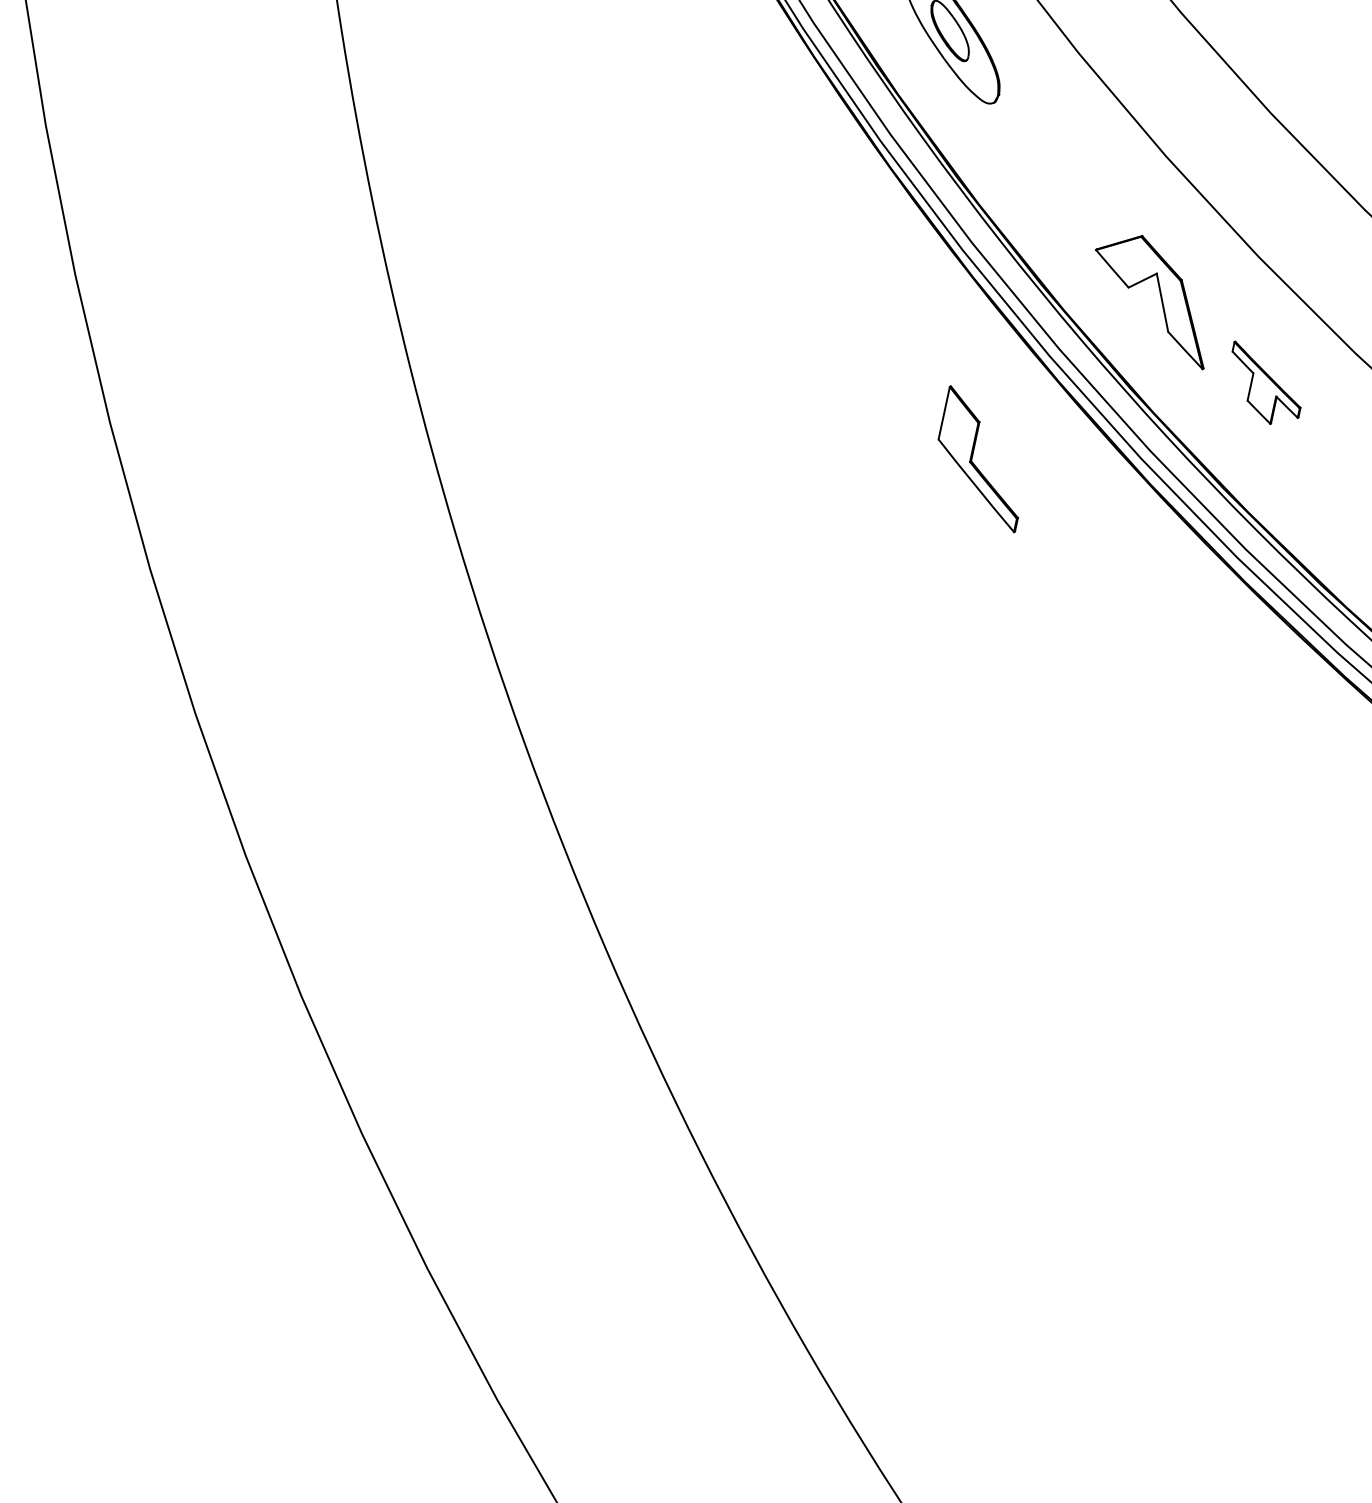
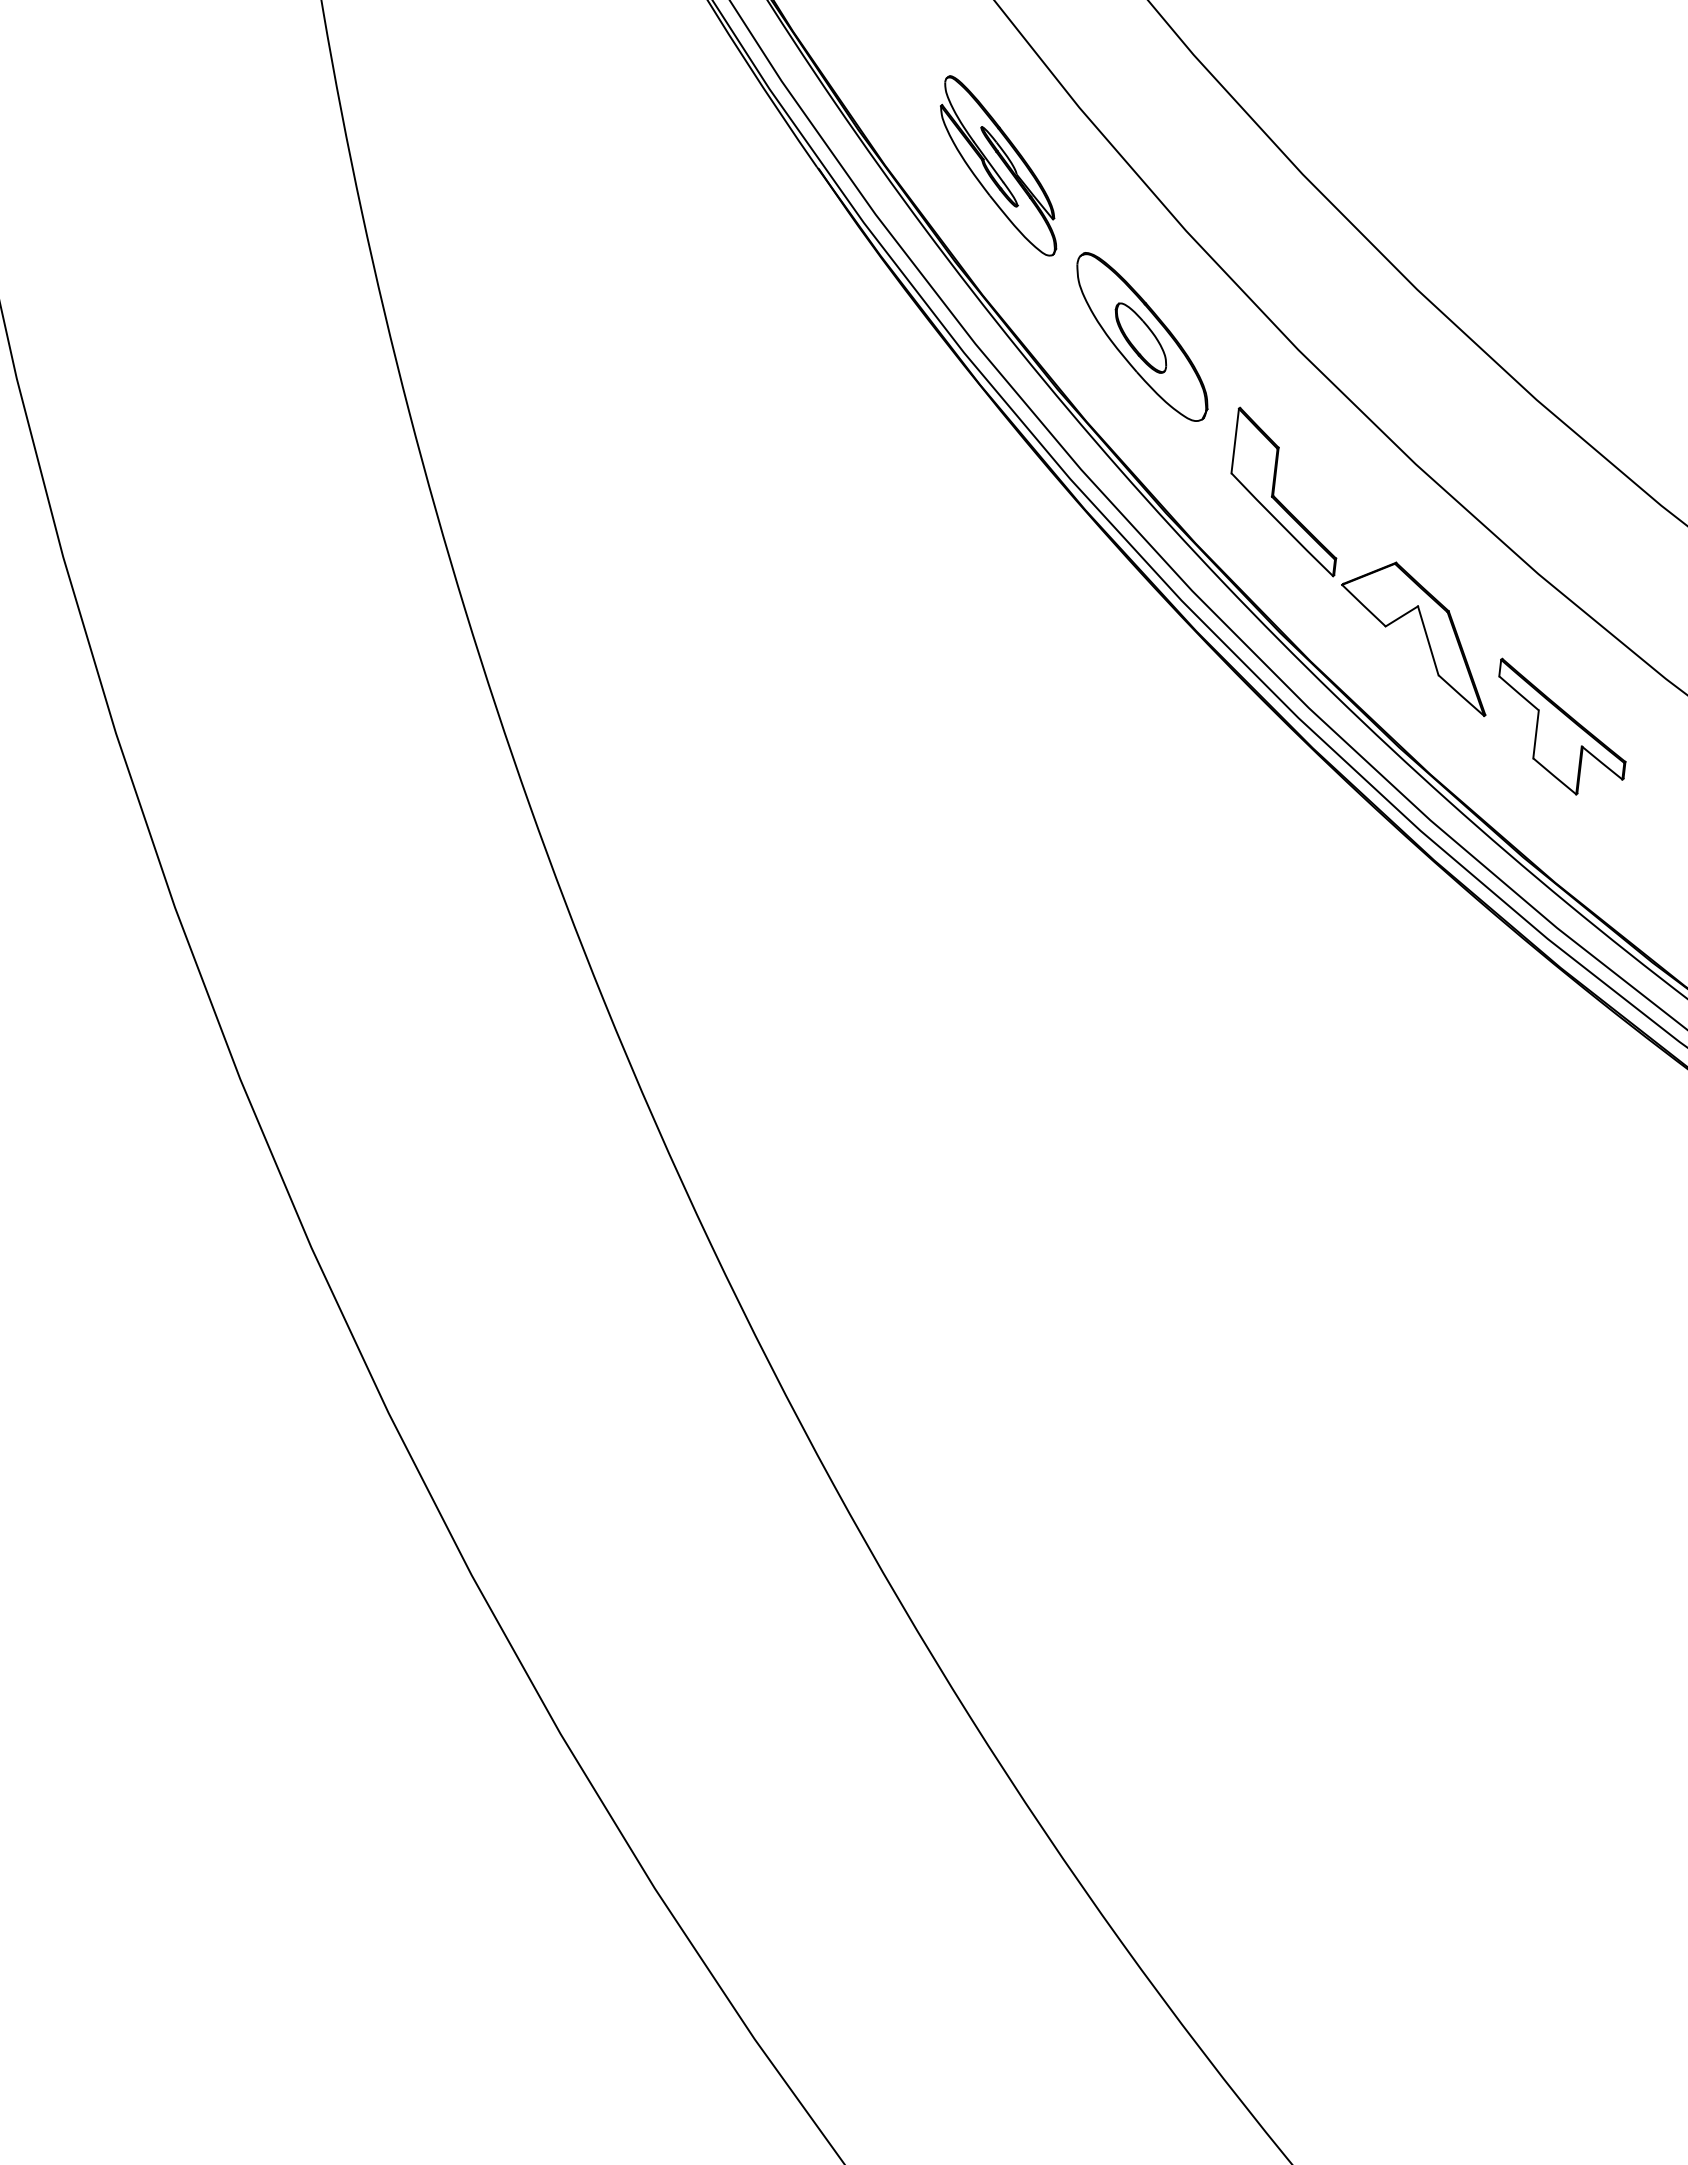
part: (1266, 383) -> (1562, 726), size x1.43
part: (972, 457) -> (1274, 491), moved

